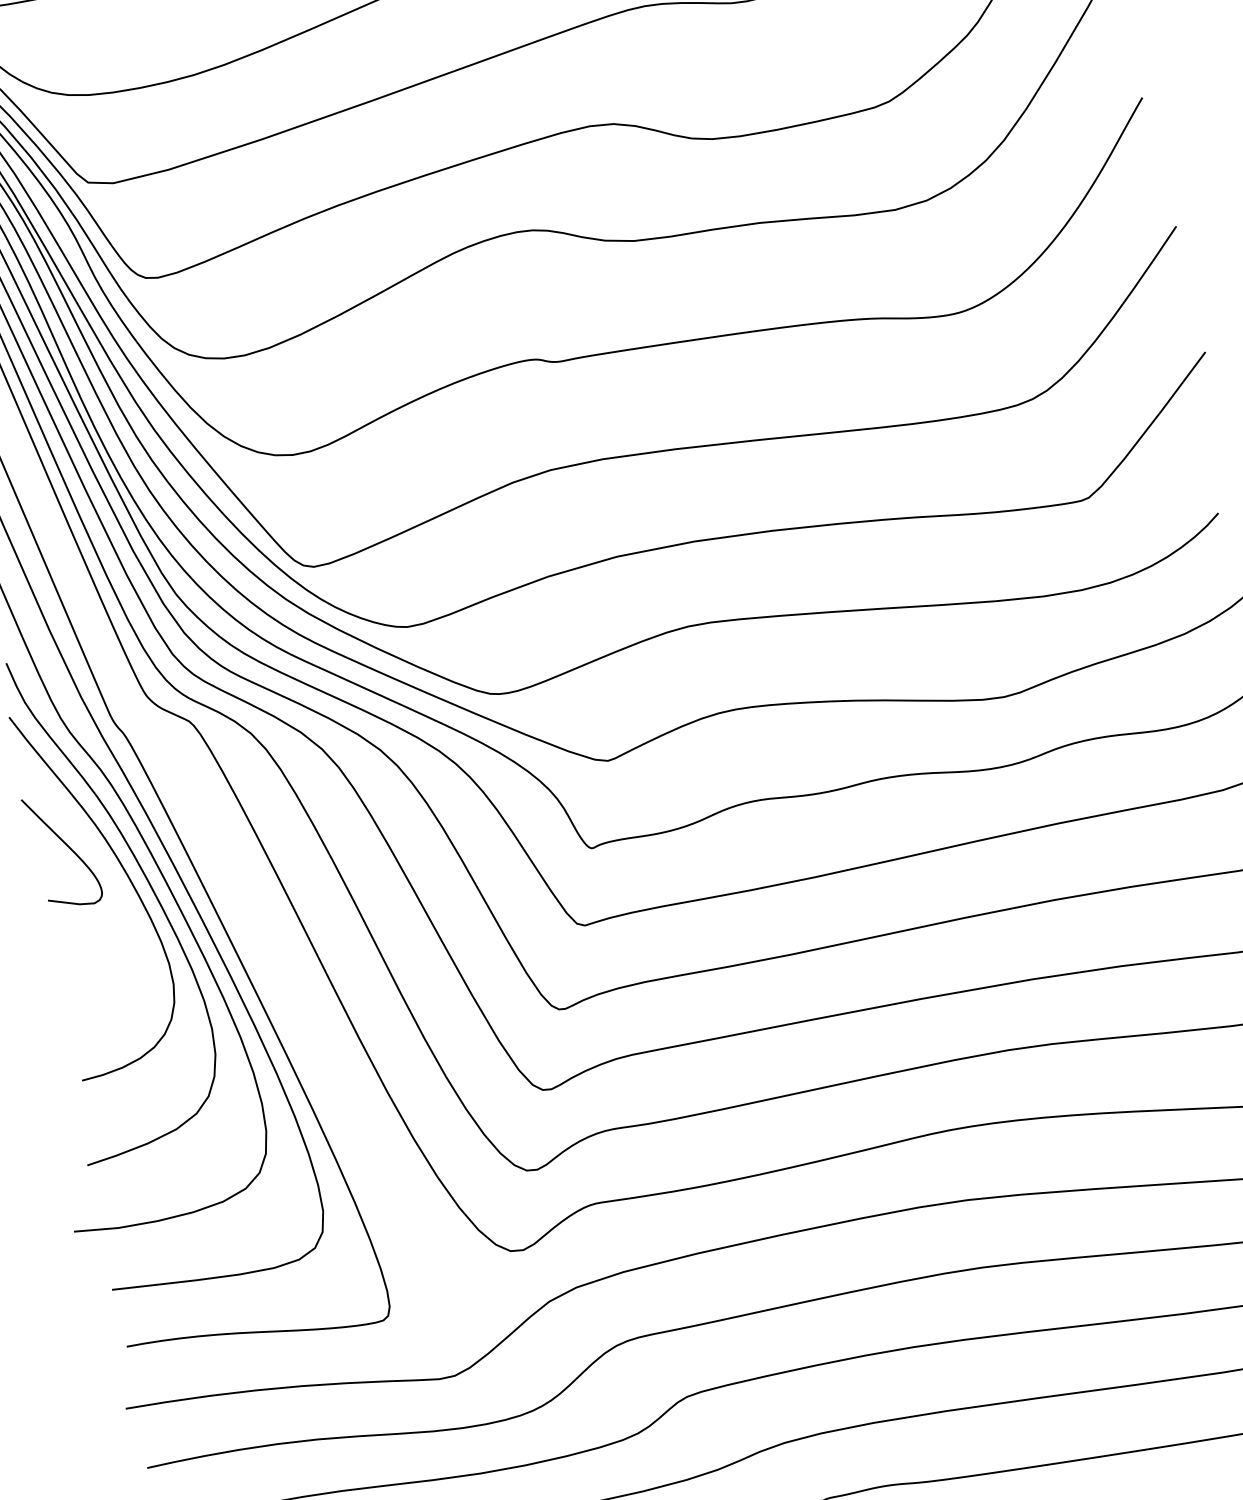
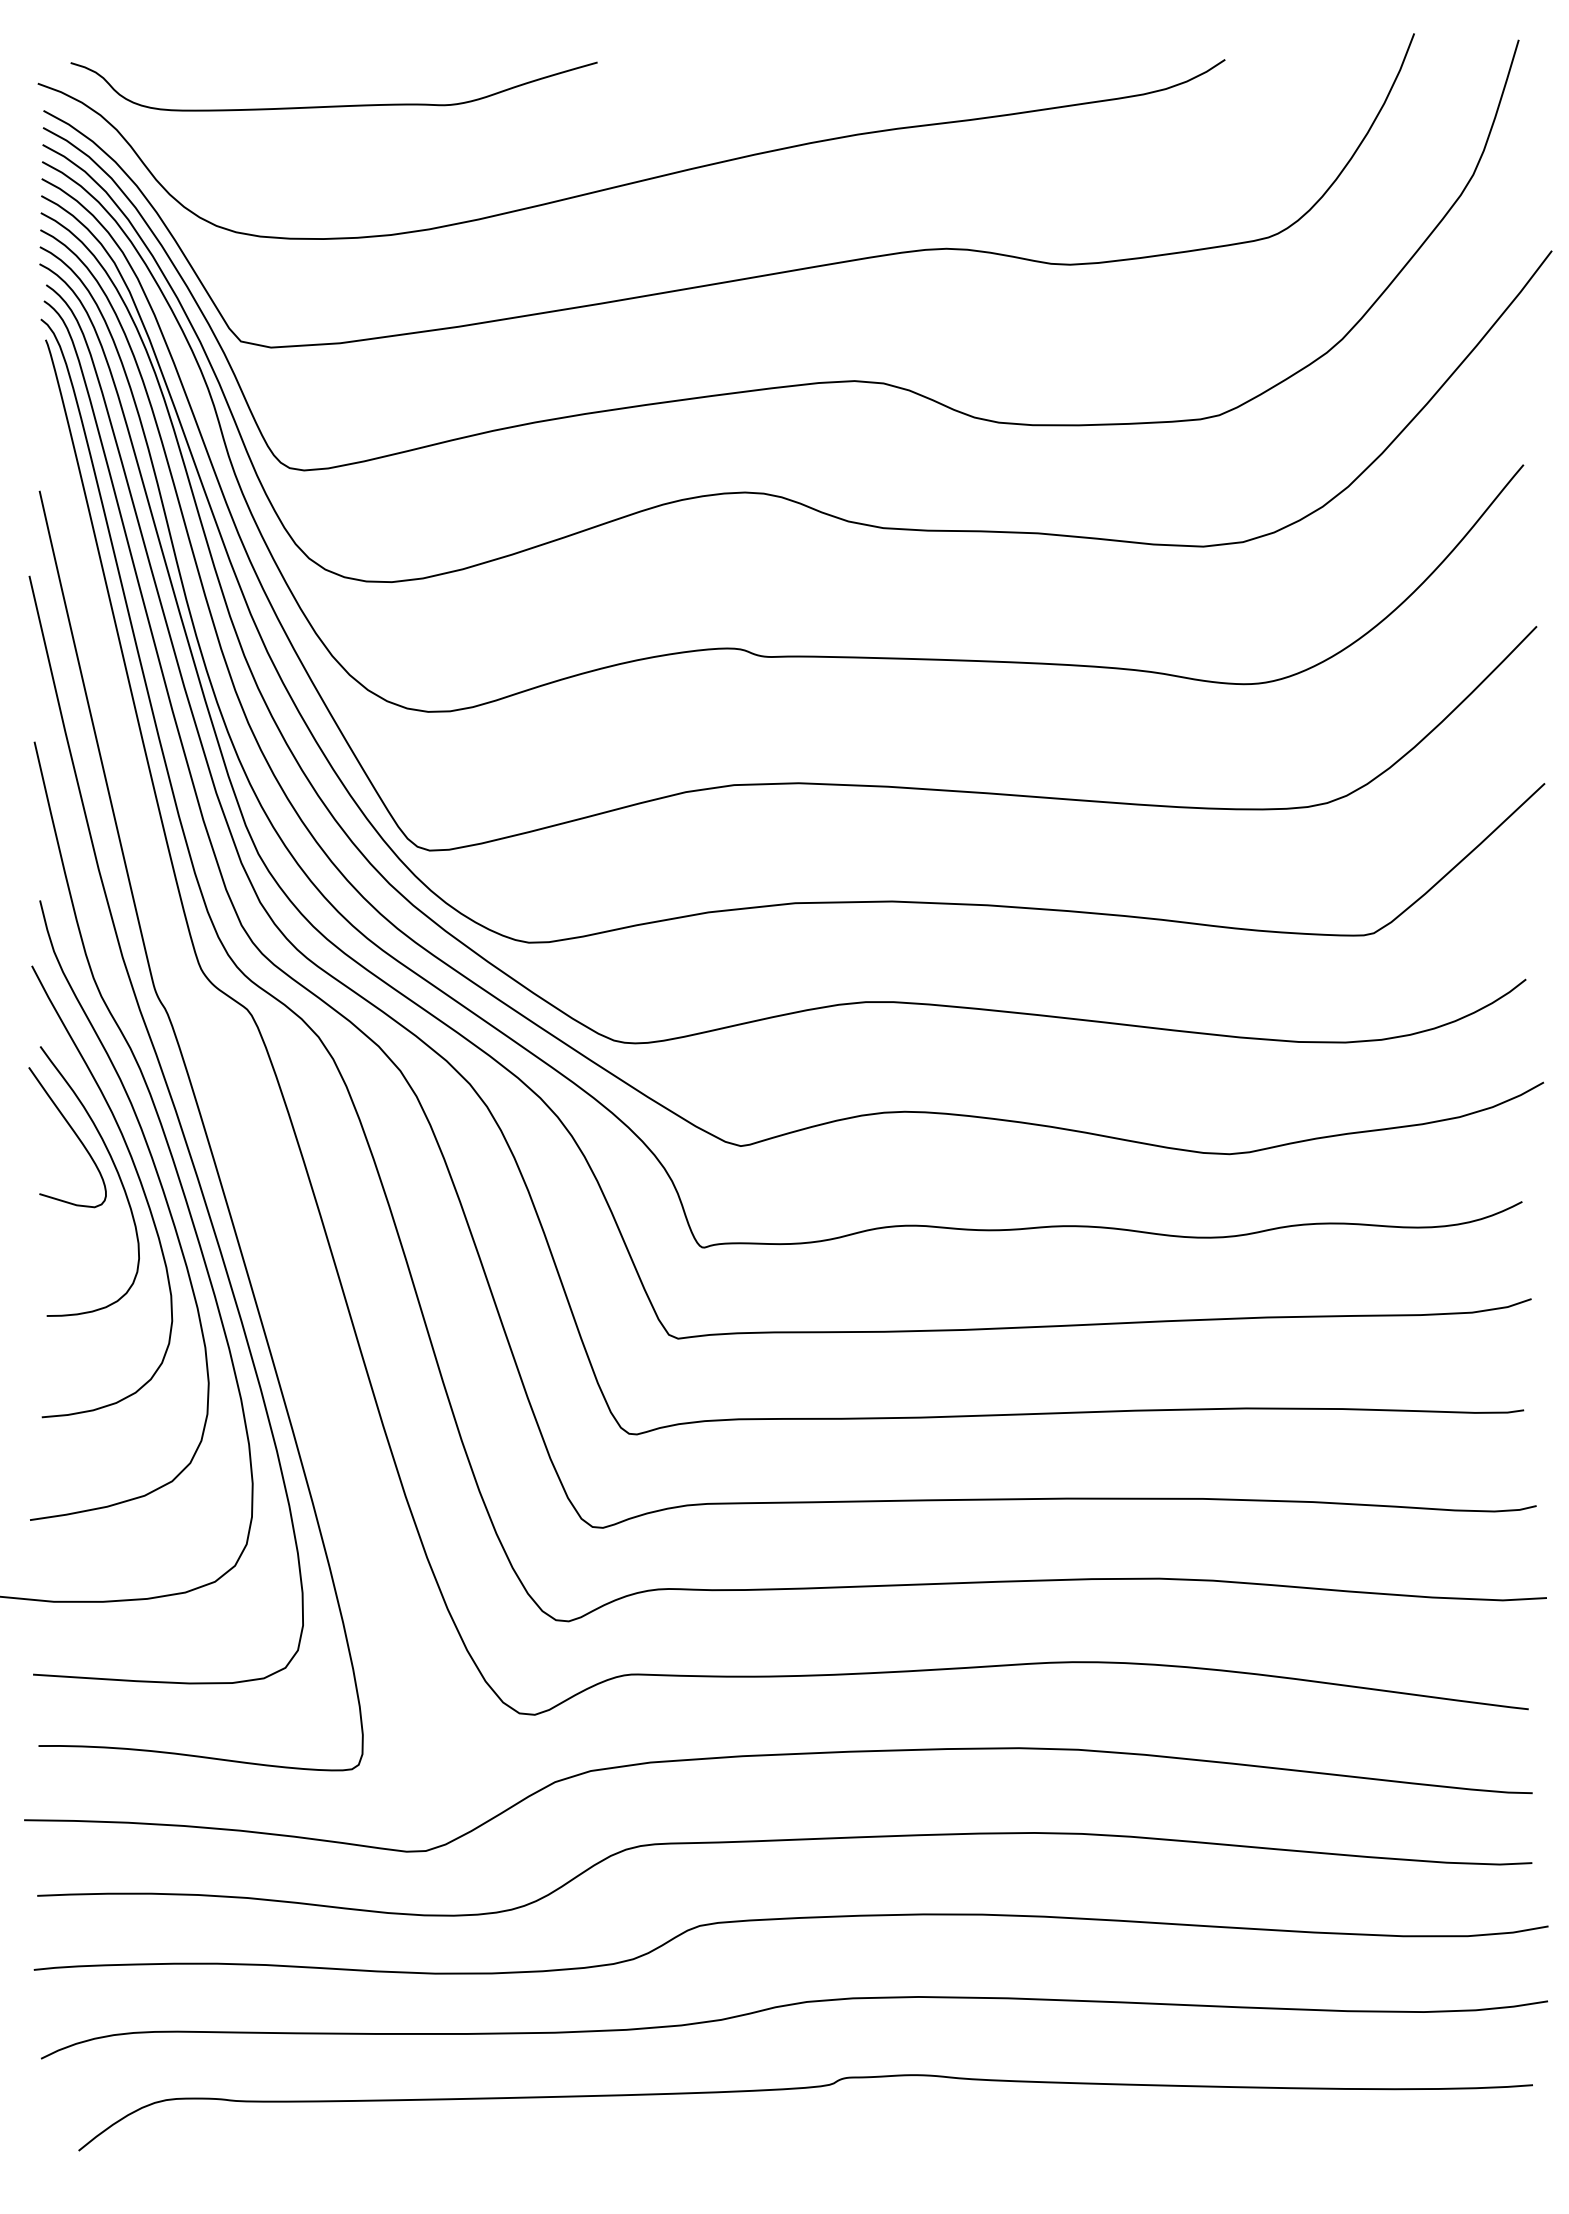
curve: (107, 872) -> (116, 1172), added

